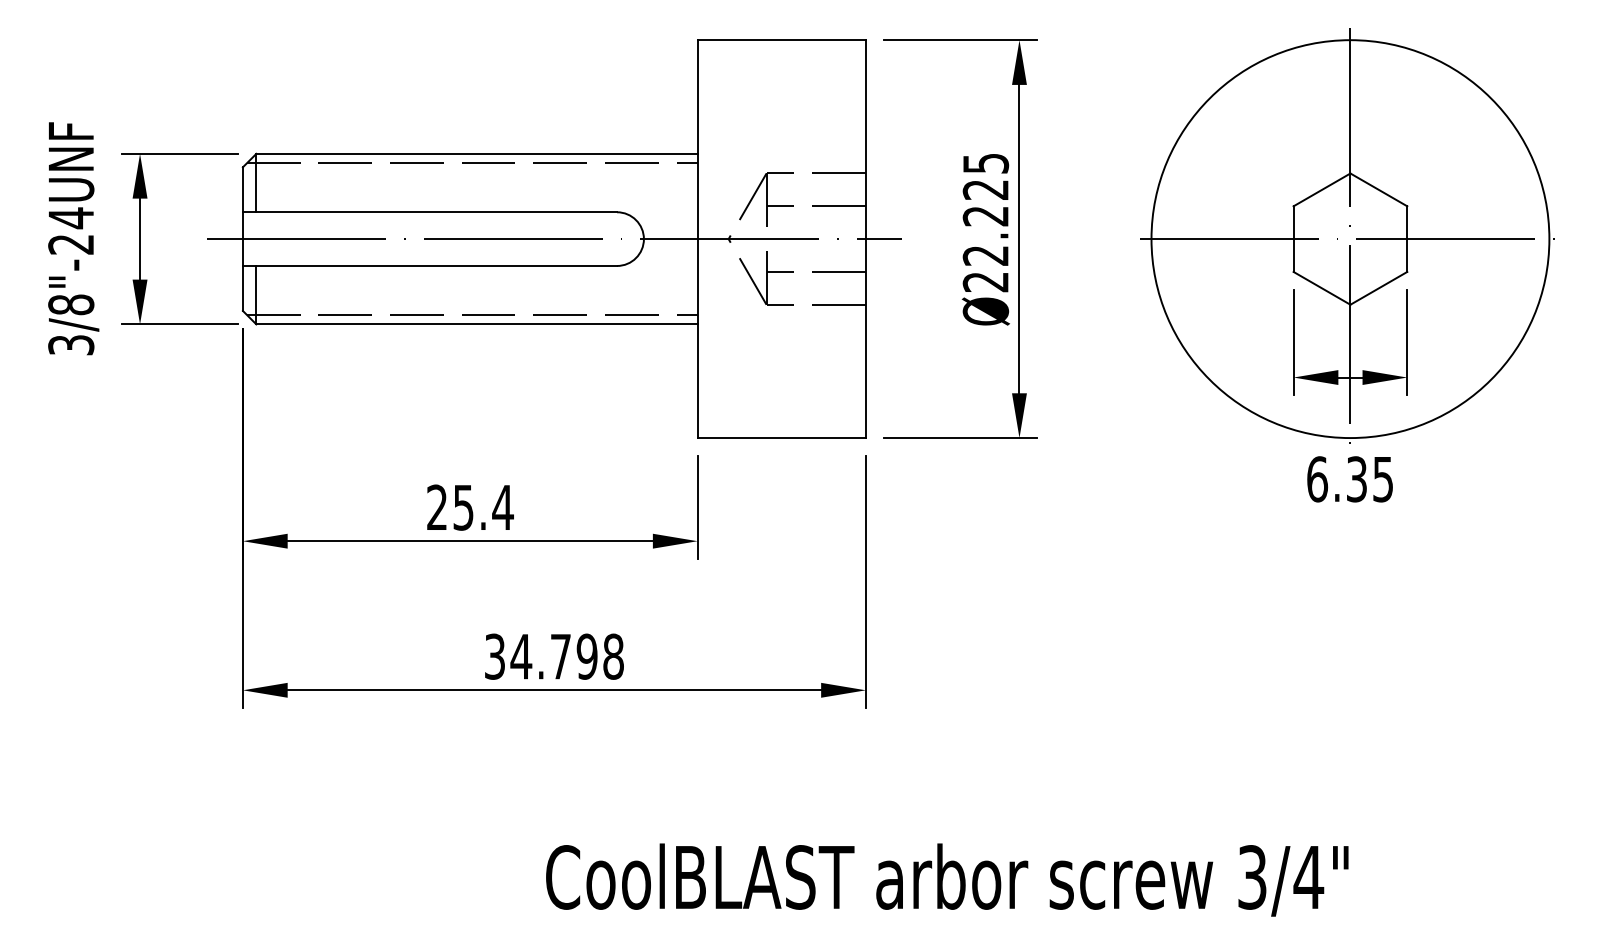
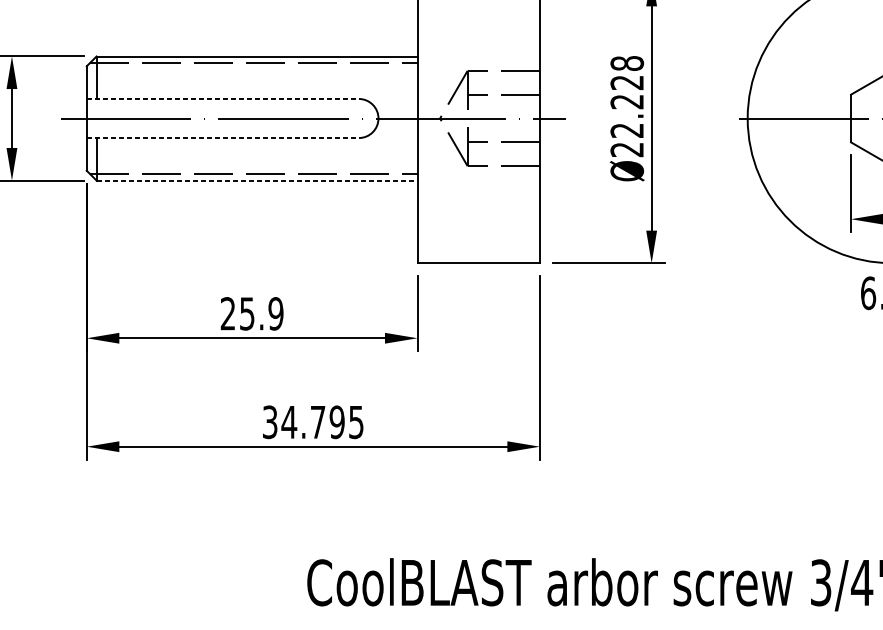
text: (985, 163) -> (626, 63), 22.225 -> 22.228
line: (430, 212) -> (223, 99), solid -> dashed
line: (430, 265) -> (223, 137), solid -> dashed
line: (477, 324) -> (257, 180), solid -> dashed
text: (502, 507) -> (275, 313), 25.4 -> 25.9
text: (613, 656) -> (356, 422), 34.798 -> 34.795

